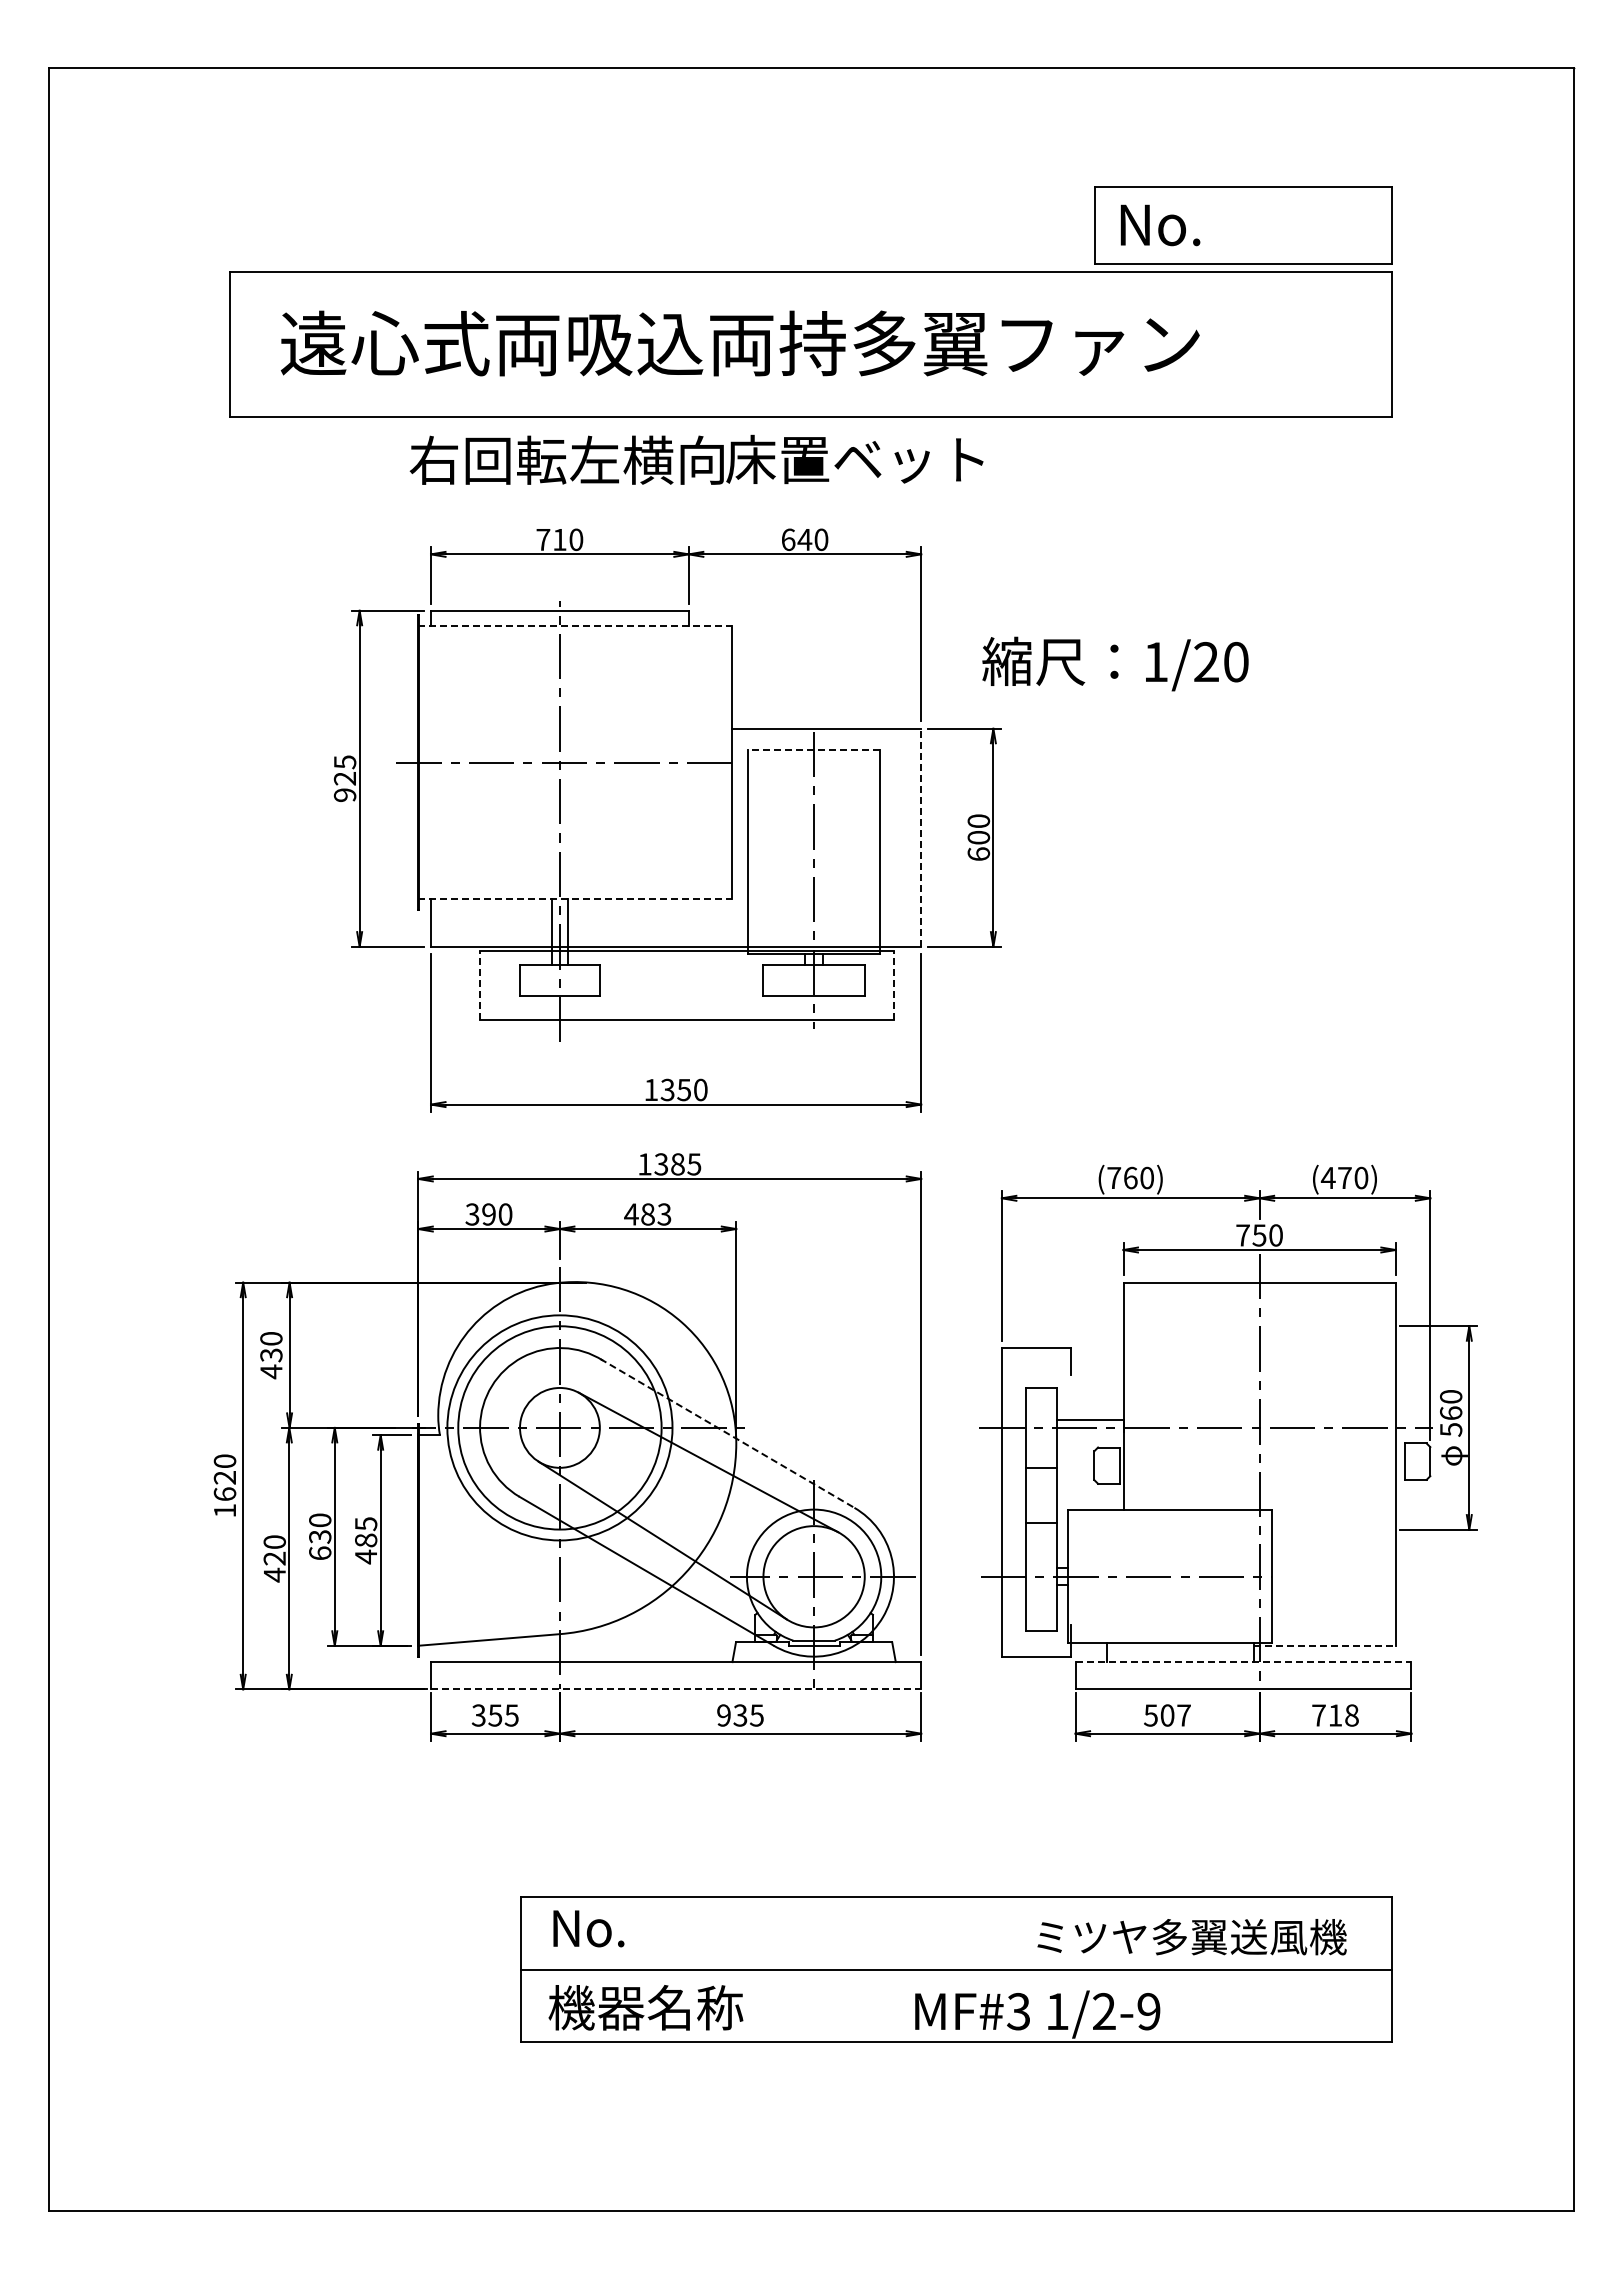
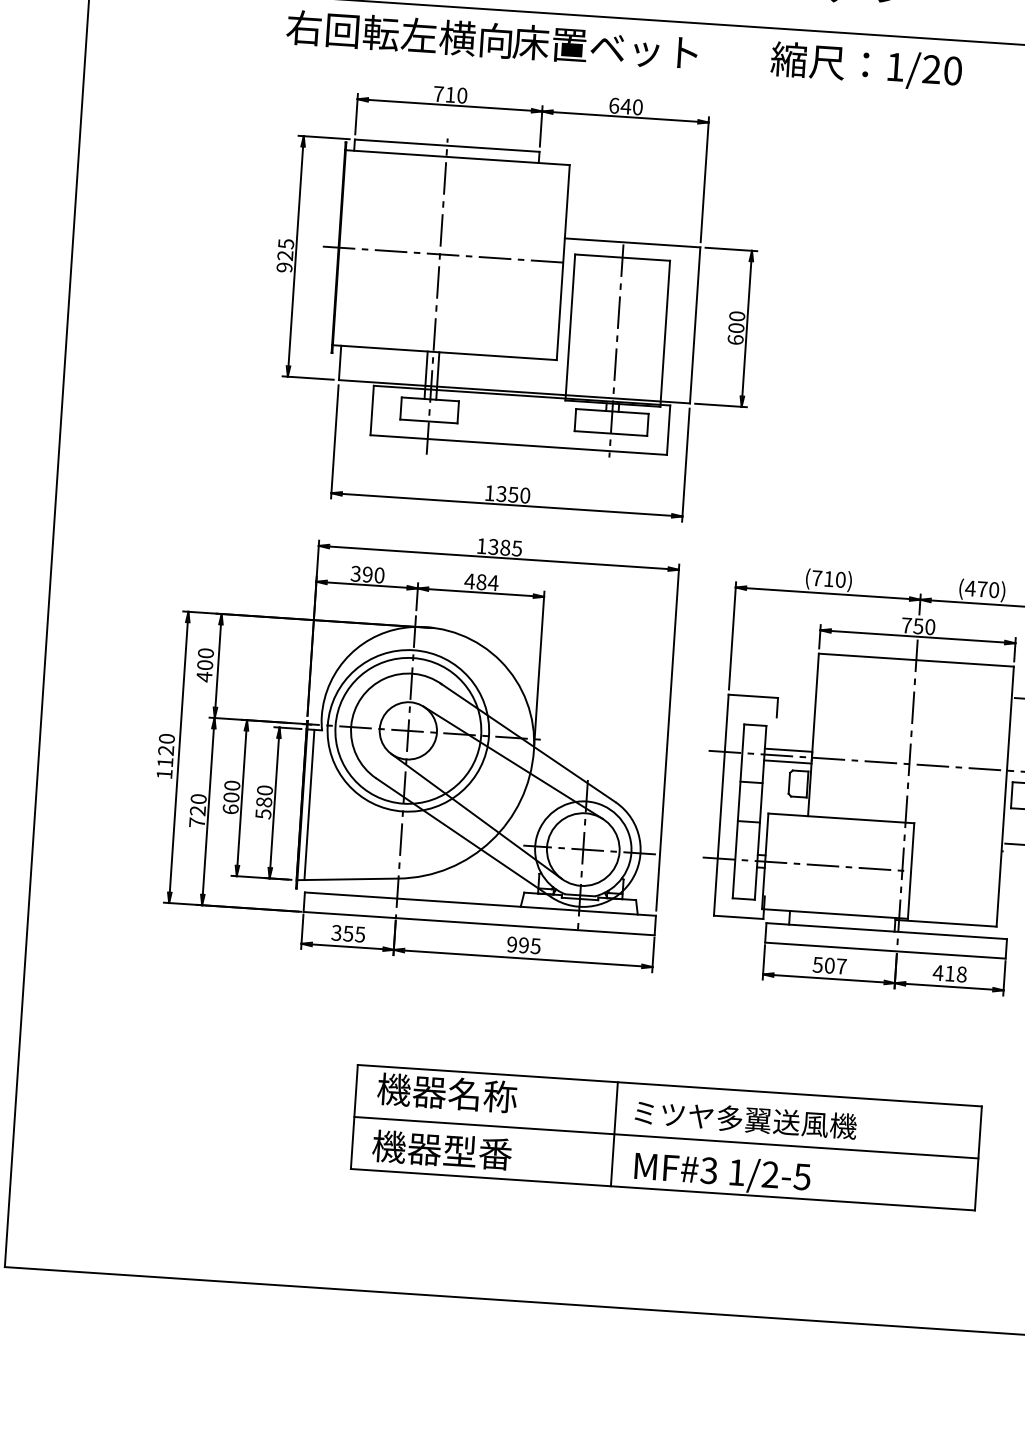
text: (696, 459) -> (492, 39), moved
line: (575, 626) -> (457, 157), dashed -> solid
text: (1115, 663) -> (866, 66), moved
line: (813, 750) -> (622, 257), dashed -> solid
line: (921, 837) -> (695, 325), dashed -> solid
line: (575, 898) -> (444, 352), dashed -> solid
line: (480, 985) -> (372, 410), dashed -> solid
line: (893, 985) -> (668, 429), dashed -> solid
text: (1130, 1177) -> (828, 578), (760) -> (710)
text: (664, 1214) -> (493, 583), 483 -> 484
text: (271, 1355) -> (205, 665), 430 -> 400
line: (727, 1433) -> (528, 742), dashed -> solid
line: (1090, 1436) -> (787, 762), added
text: (224, 1493) -> (165, 761), 1620 -> 1120
text: (320, 1536) -> (231, 797), 630 -> 600
line: (429, 1539) -> (309, 804), added
text: (366, 1540) -> (264, 802), 485 -> 580
text: (274, 1574) -> (196, 822), 420 -> 720
line: (1325, 1645) -> (946, 923), dashed -> solid
line: (1243, 1662) -> (886, 931), dashed -> solid
line: (676, 1689) -> (479, 923), dashed -> solid
text: (740, 1715) -> (523, 945), 935 -> 995
text: (1318, 1715) -> (937, 972), 718 -> 418
text: (647, 1927) -> (447, 1092), No. -> 機器名称
text: (1191, 1937) -> (745, 1119), moved
line: (883, 1969) -> (614, 1134), added
text: (695, 2007) -> (477, 1152), 機器名称 -> 機器型番
text: (1148, 2011) -> (802, 1176), 1/2-9 -> 1/2-5

